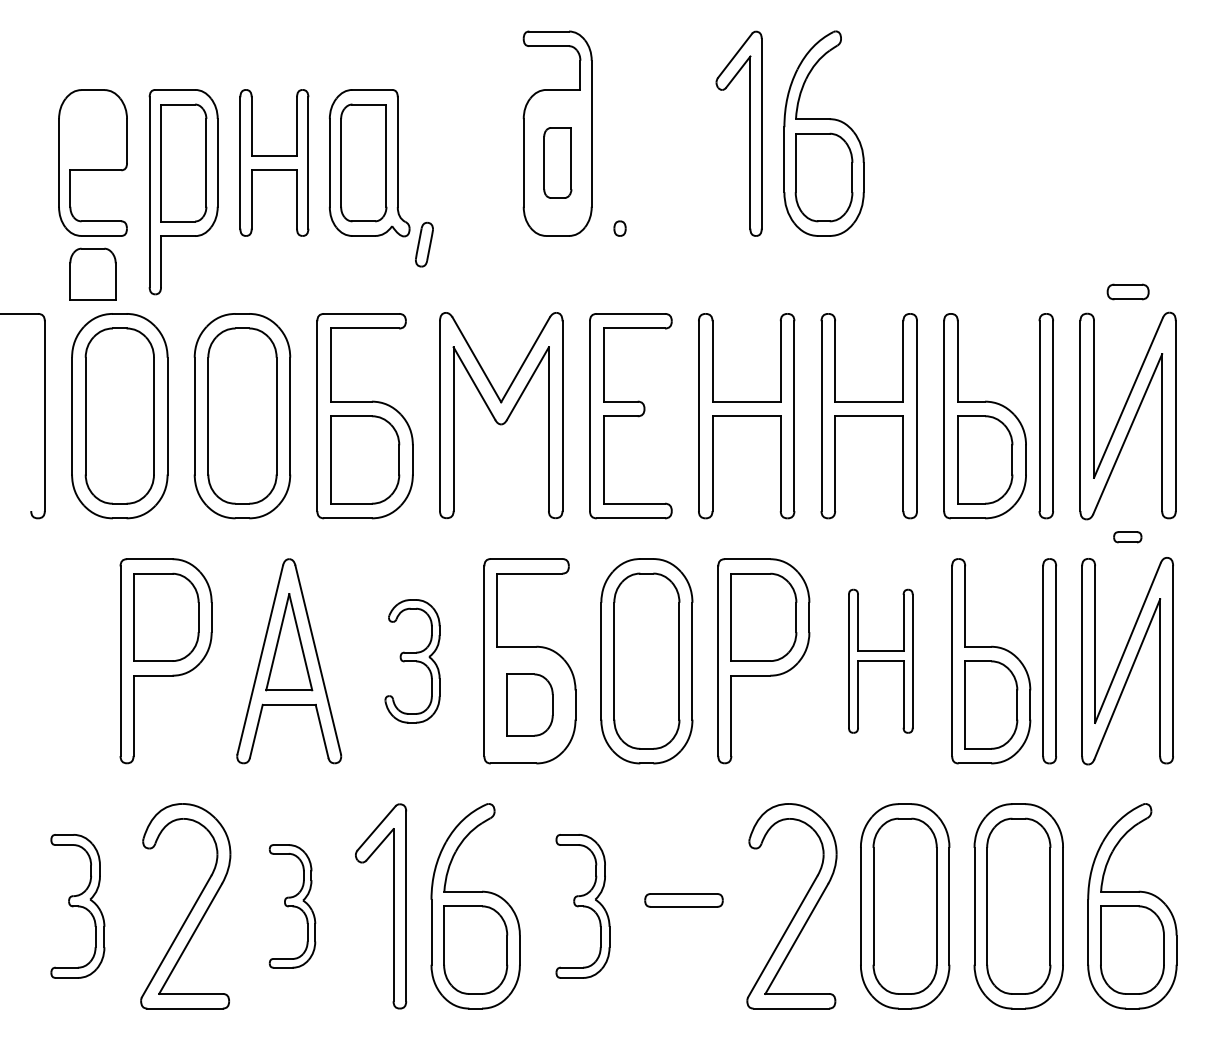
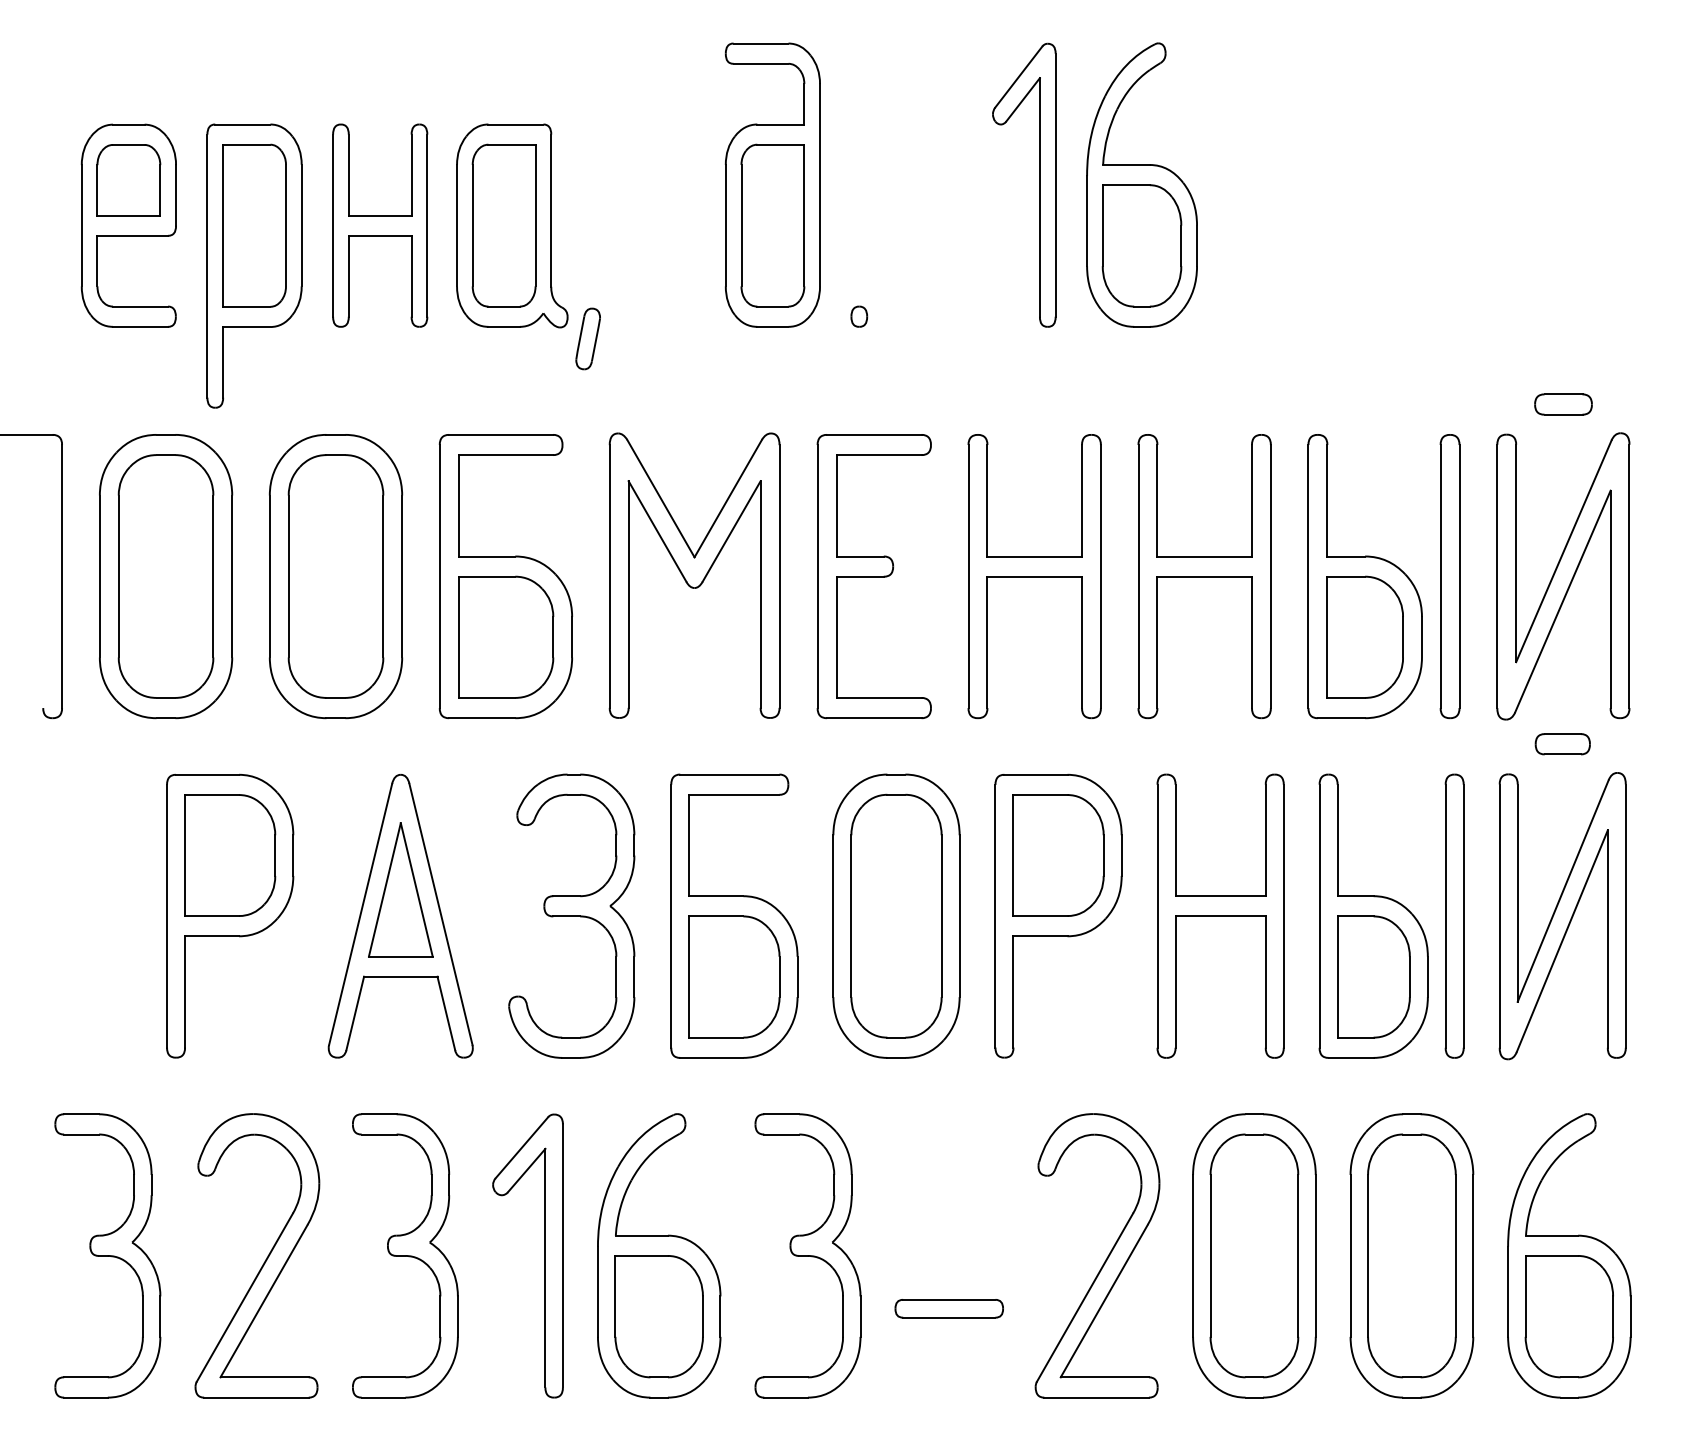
part: (557, 162) -> (772, 225), size x1.67
part: (92, 273) -> (128, 179), moved
part: (1127, 537) -> (1562, 744), size x1.43
part: (412, 661) -> (571, 916), size x1.67
part: (880, 661) -> (1220, 916), size x1.43
part: (529, 704) -> (733, 976), size x1.43
part: (683, 900) -> (948, 1308), moved
part: (77, 906) -> (107, 1256), size x1.43
part: (292, 906) -> (405, 1256), size x1.67
part: (582, 906) -> (807, 1256), size x1.43

